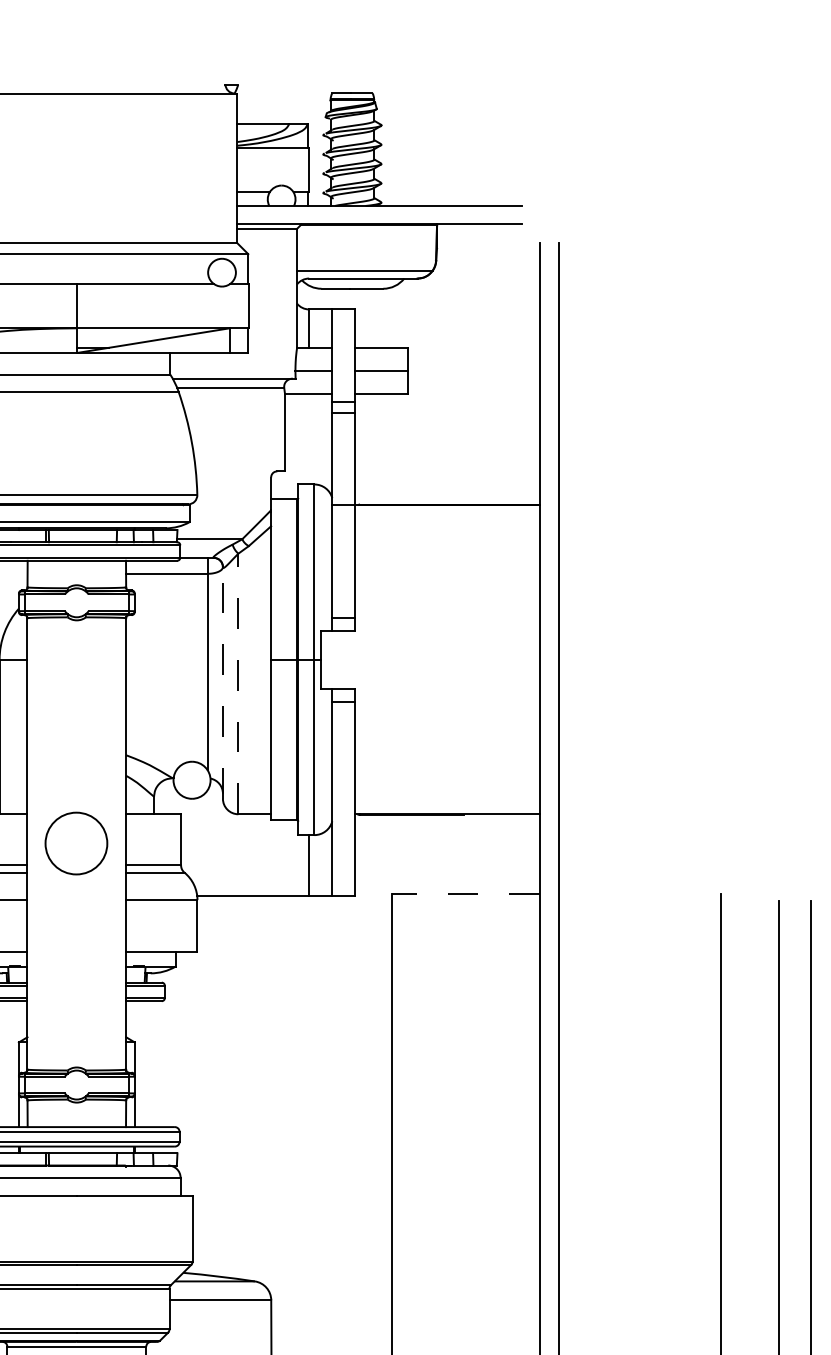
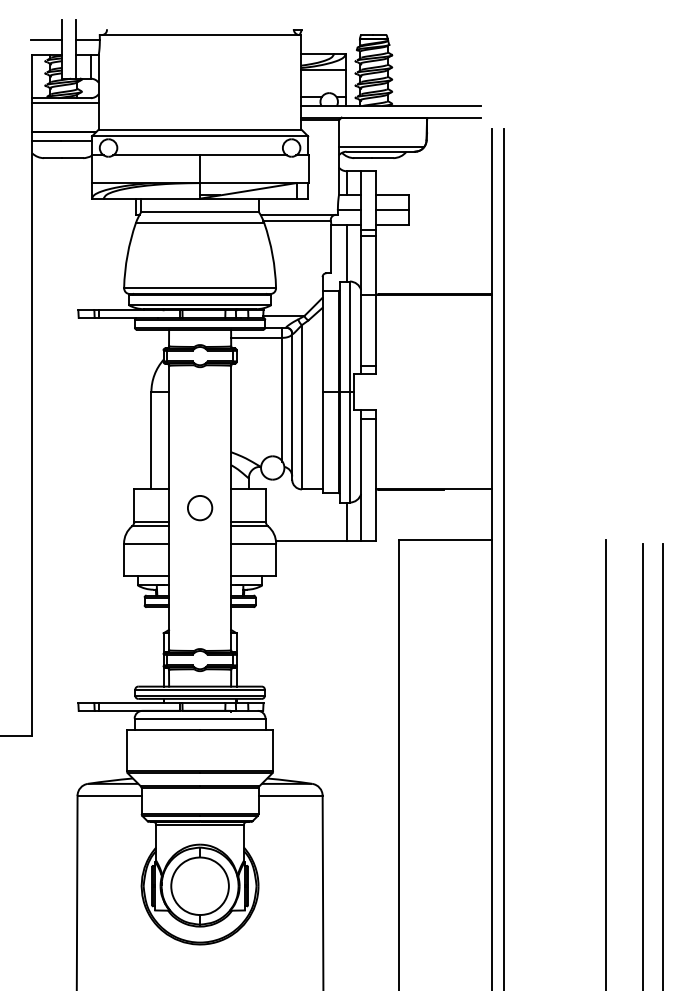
line: (309, 438) -> (346, 252), added
line: (223, 682) -> (292, 406), dashed -> solid
line: (237, 682) -> (301, 406), dashed -> solid
circle: (77, 844) -> (200, 508), size x0.62
line: (466, 893) -> (445, 539), dashed -> solid

